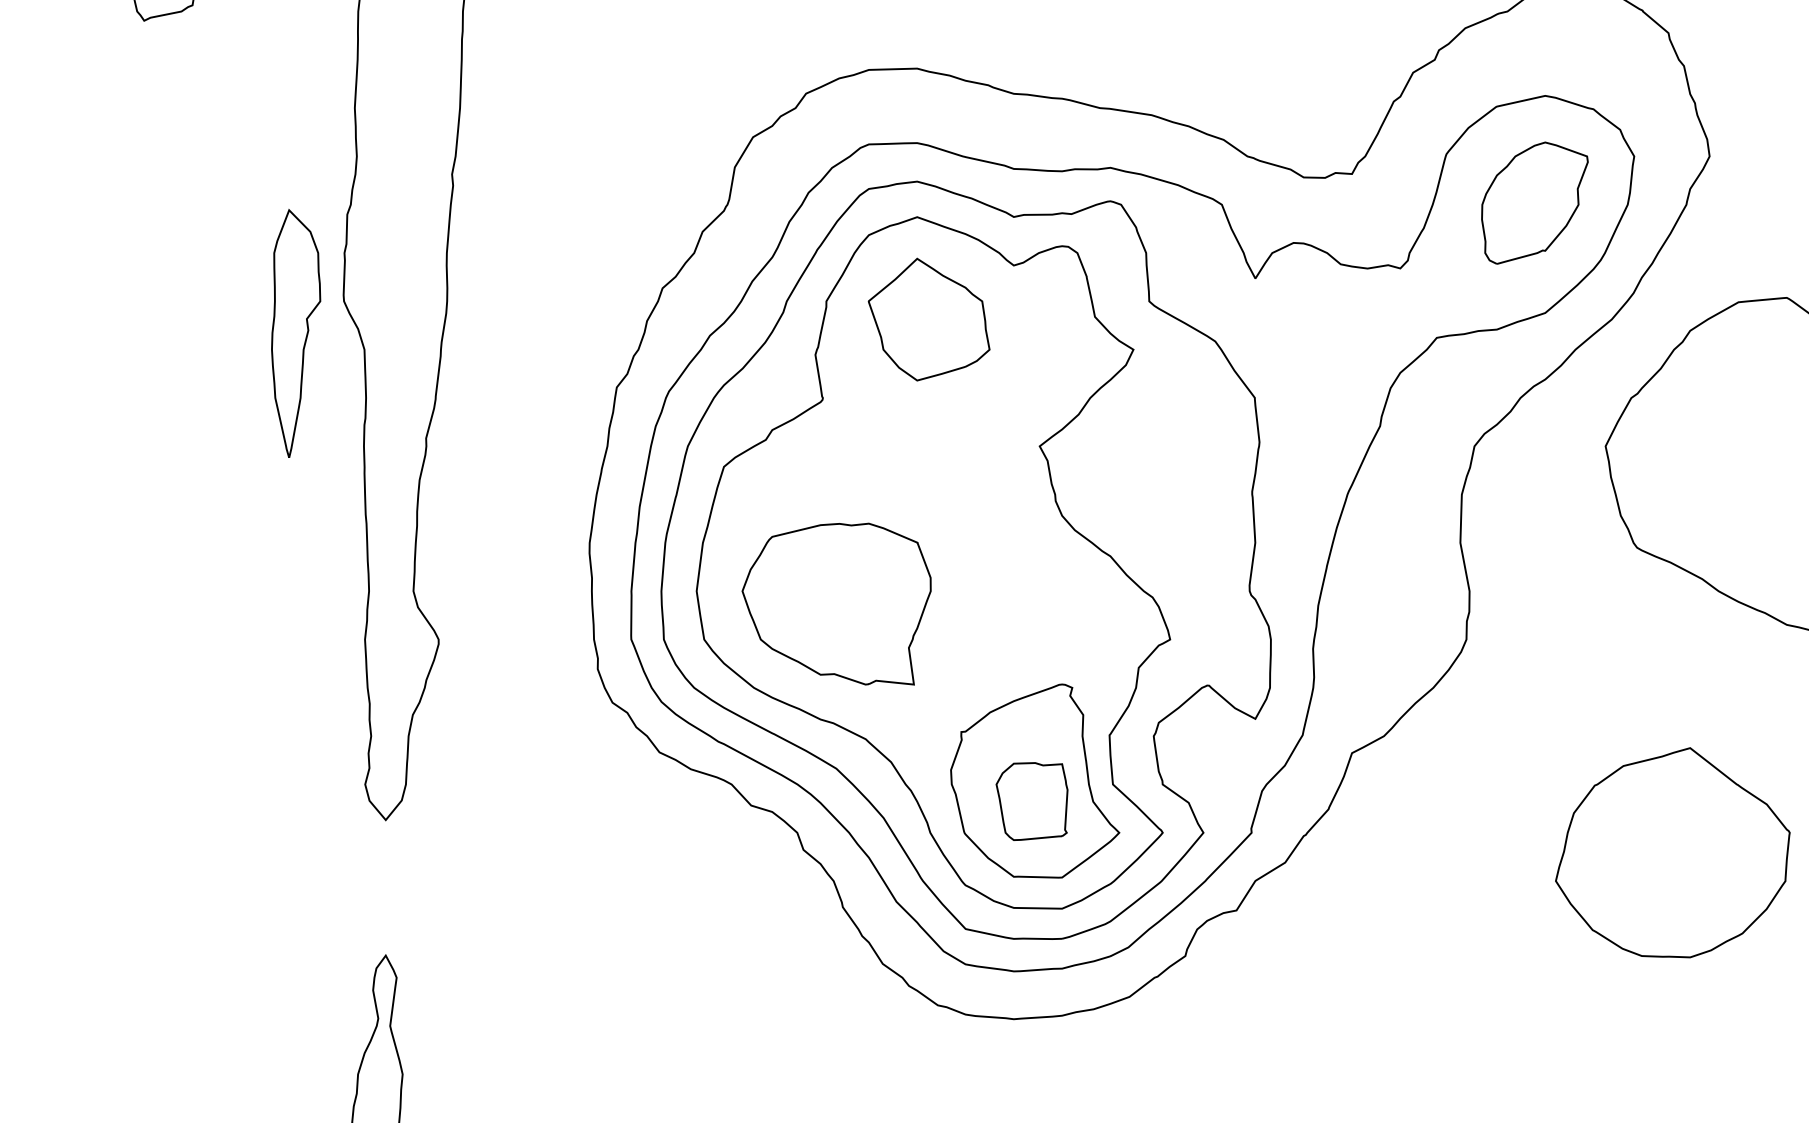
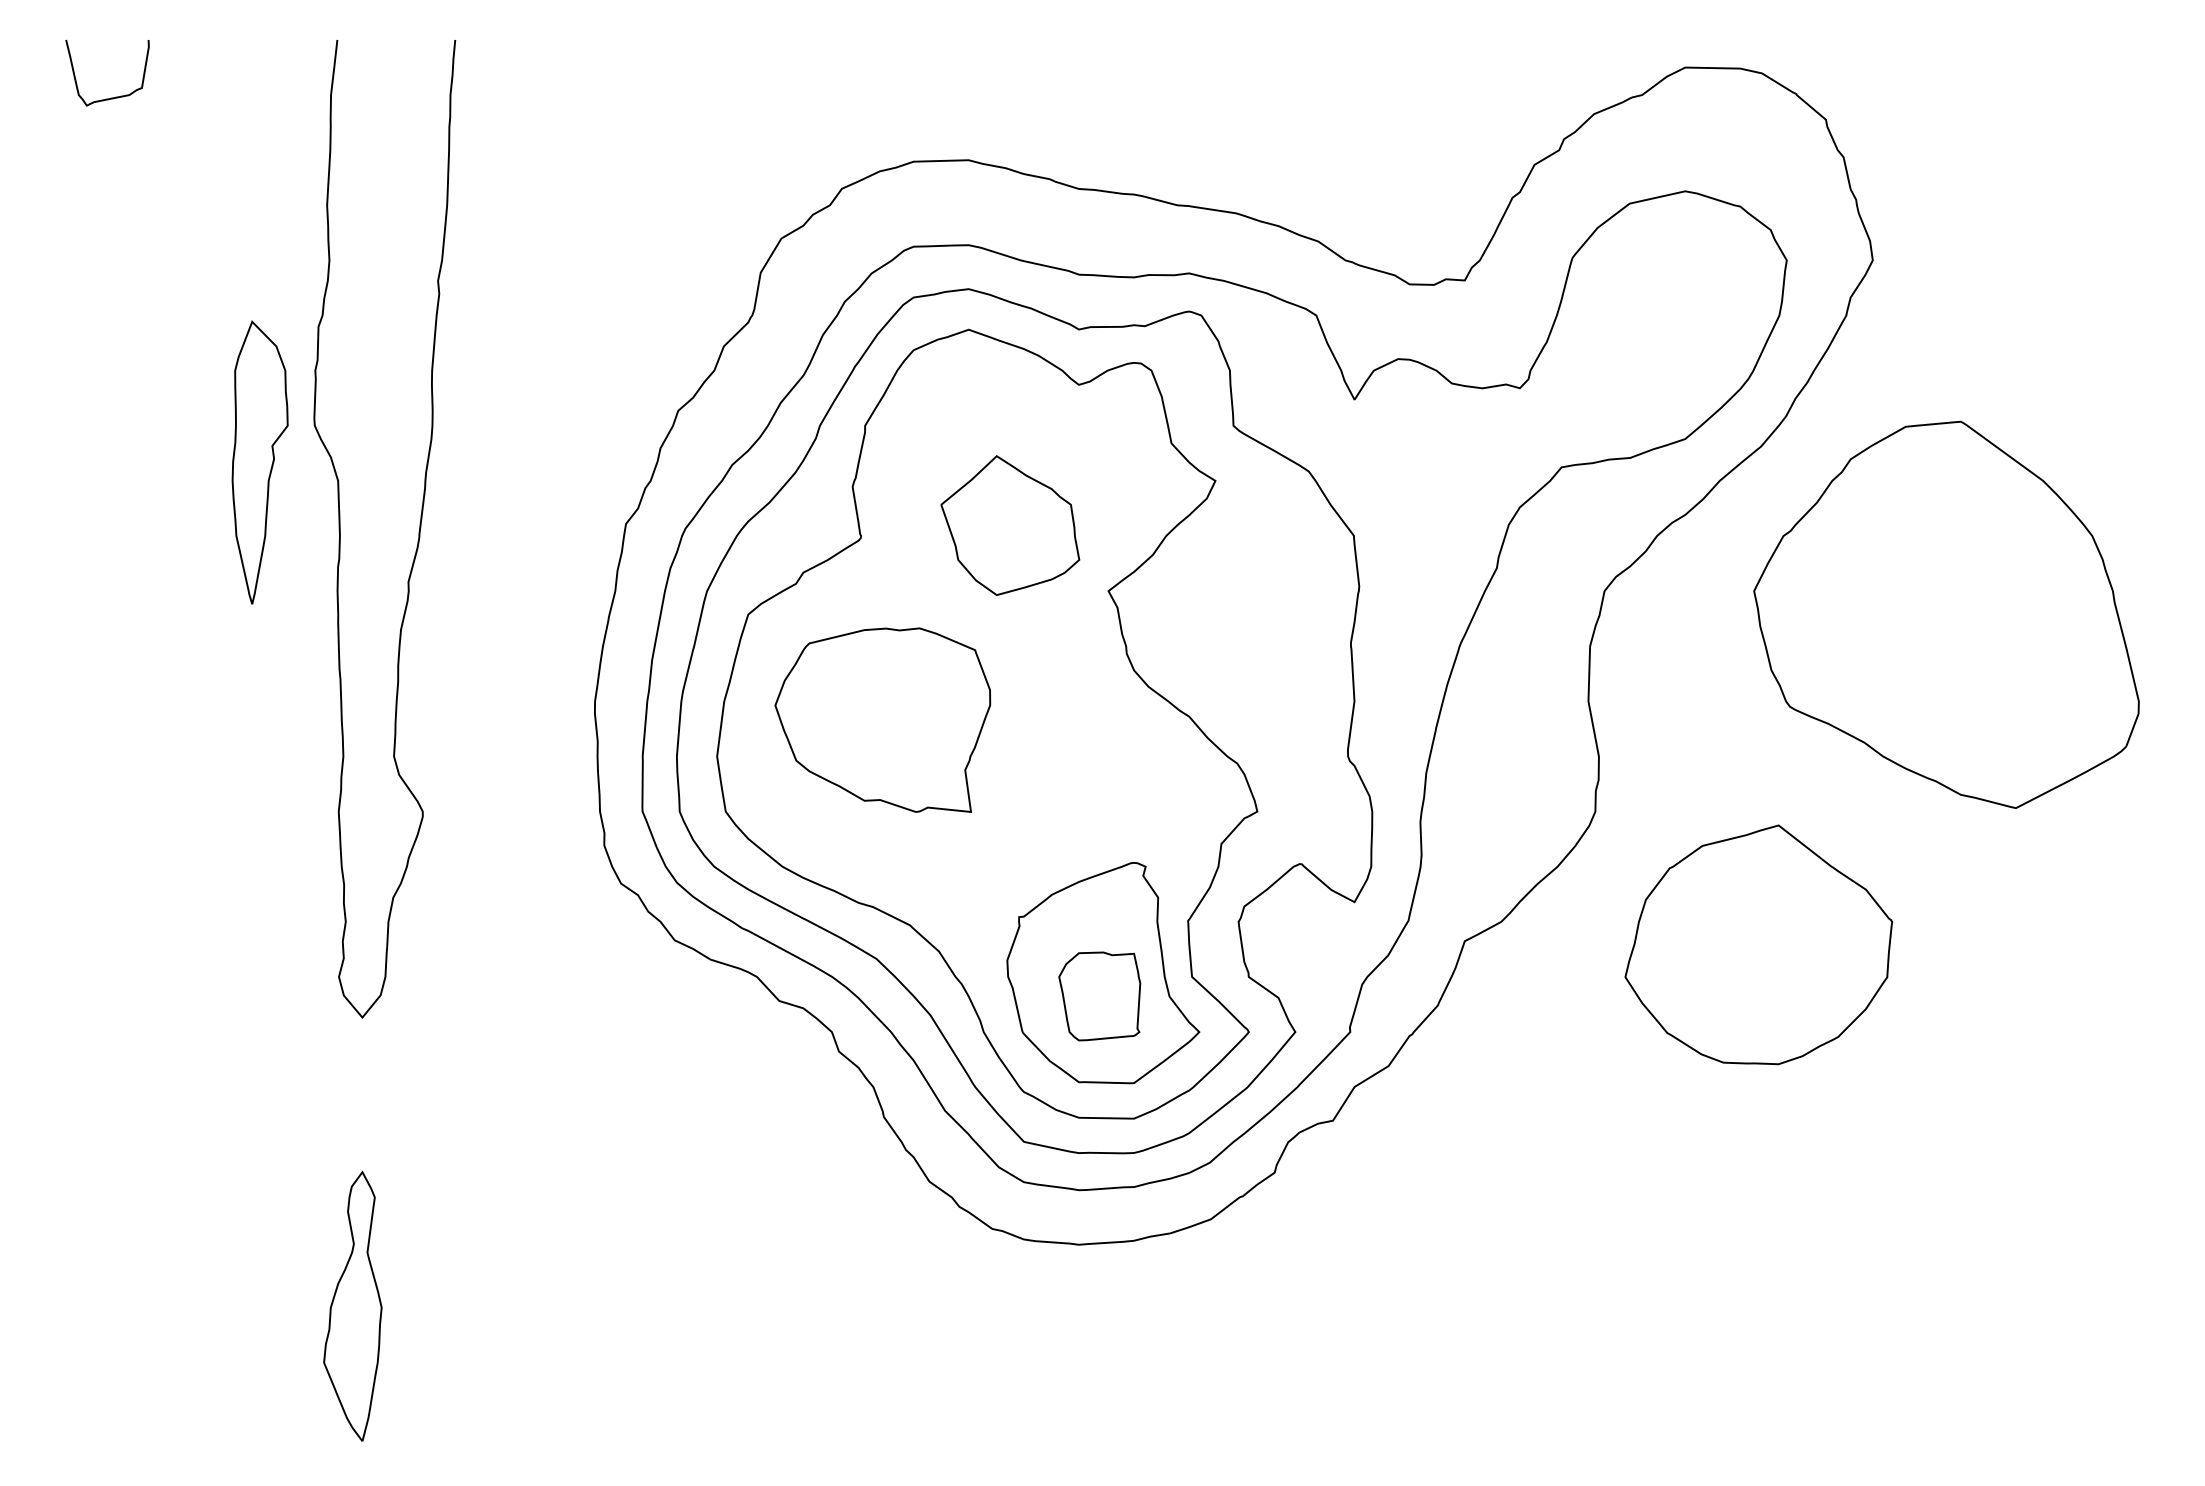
part: (1534, 202) -> (1673, 313), removed
part: (929, 319) -> (1010, 525), moved
part: (836, 603) -> (882, 719), moved
part: (1672, 852) -> (1758, 944), moved

